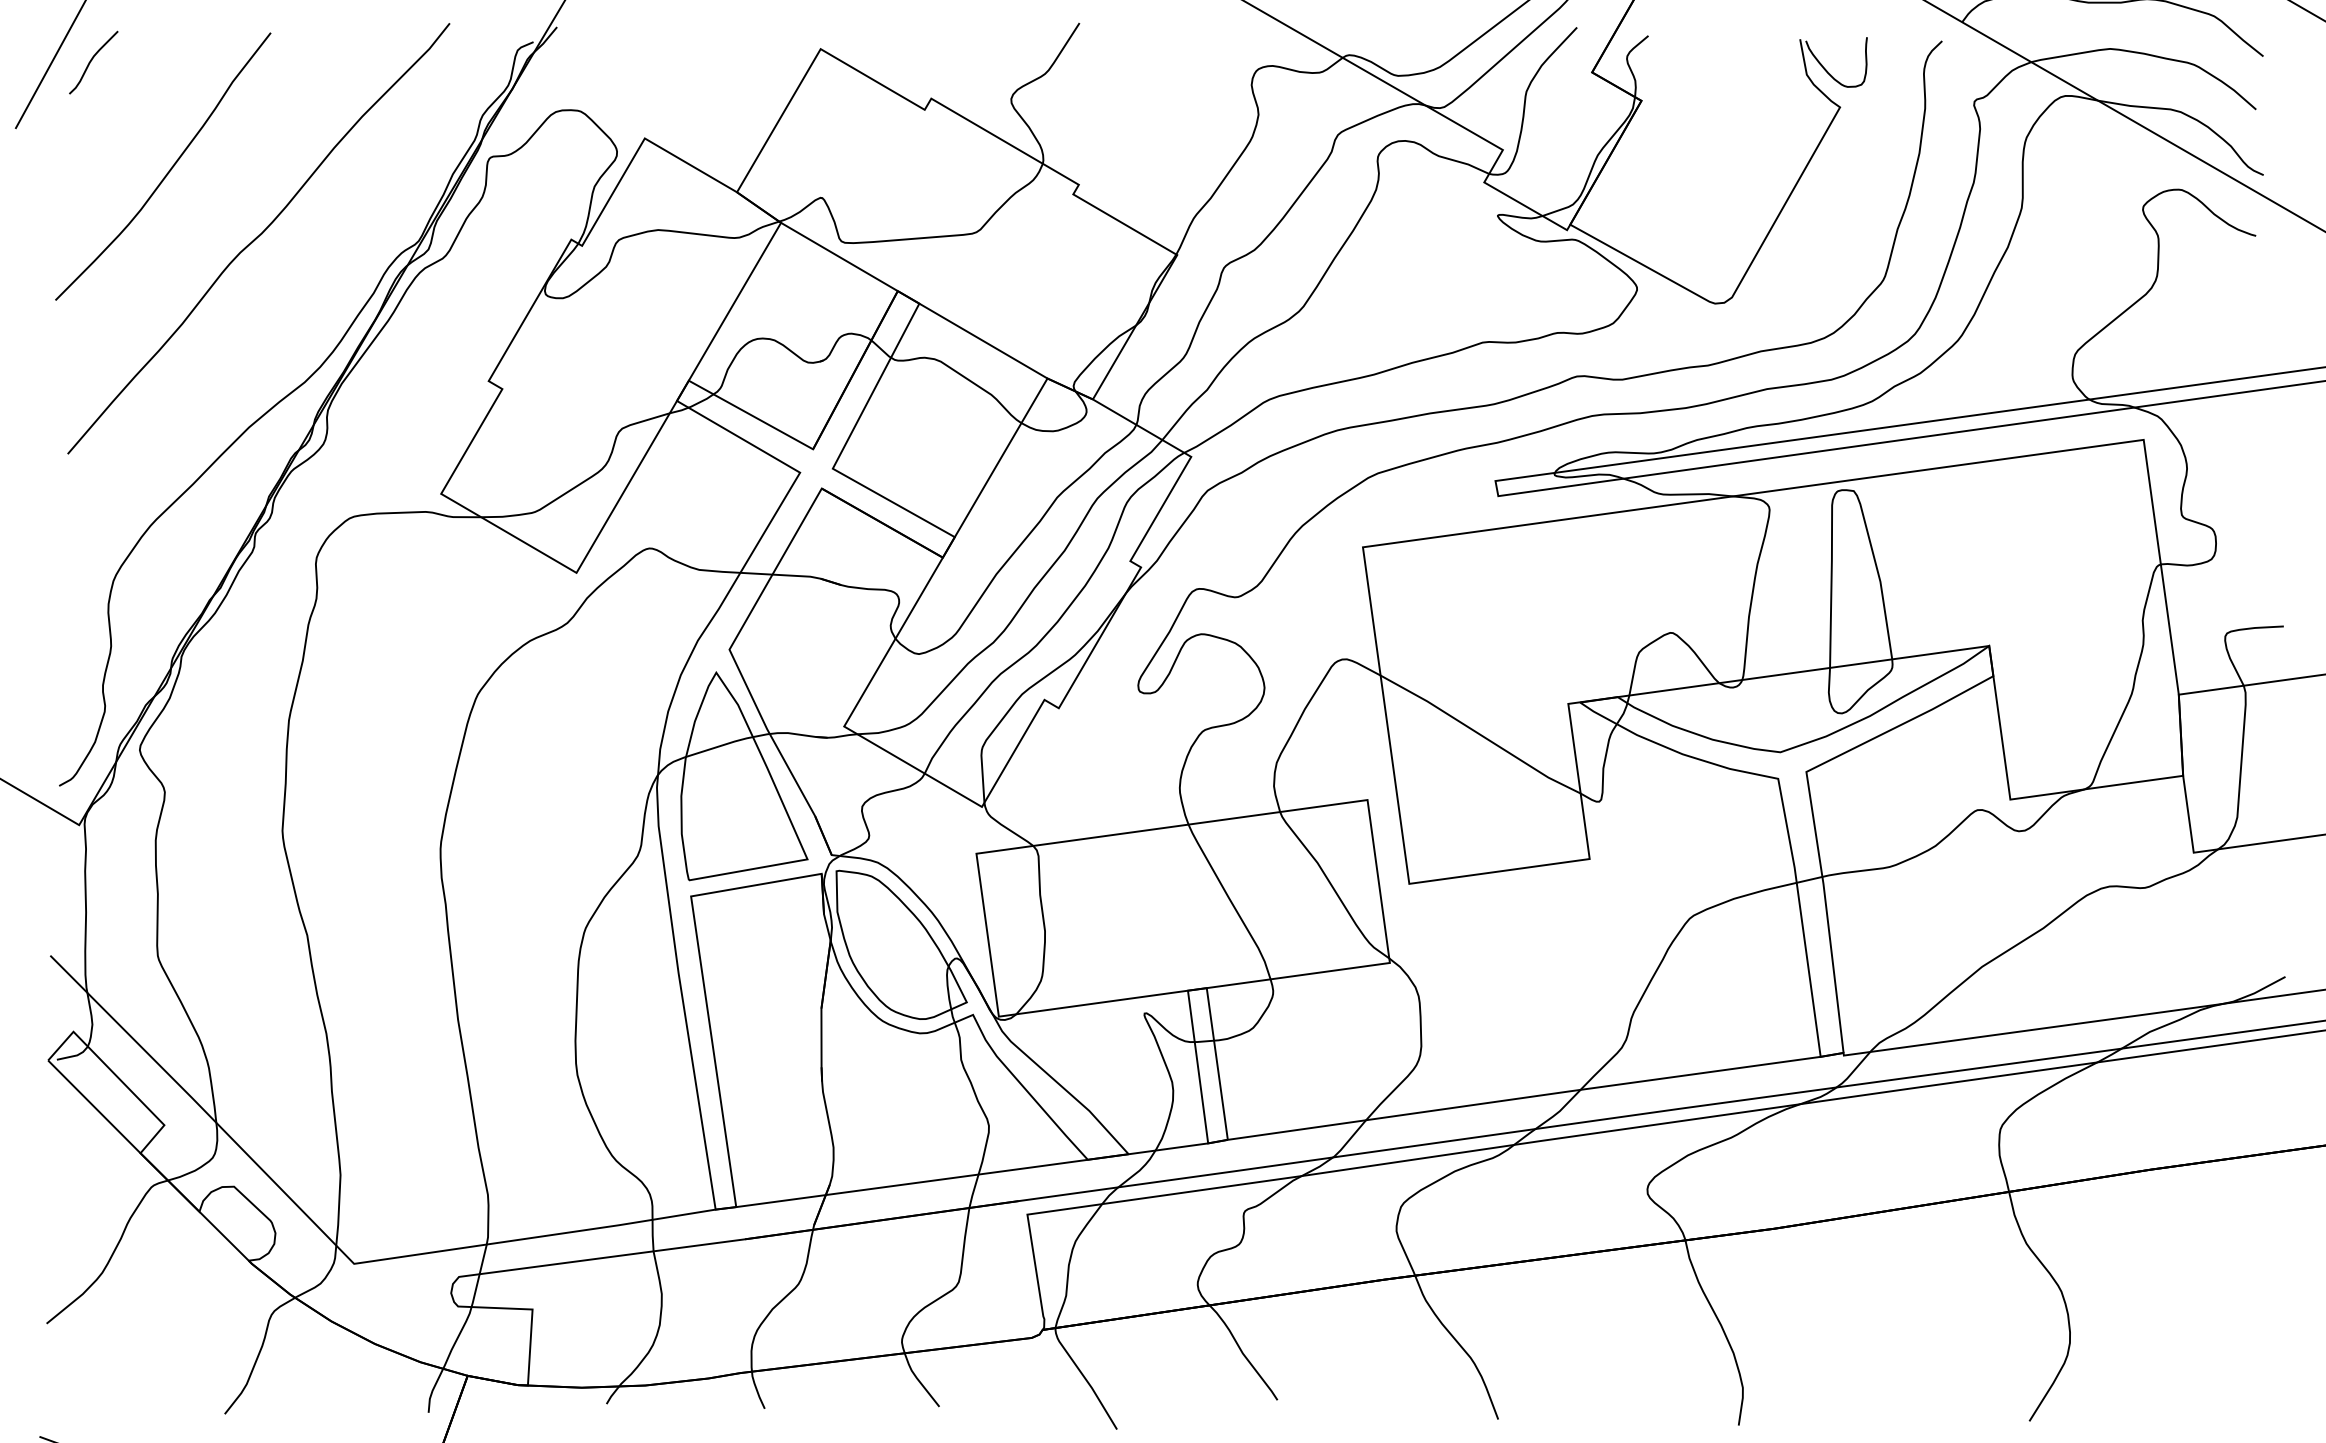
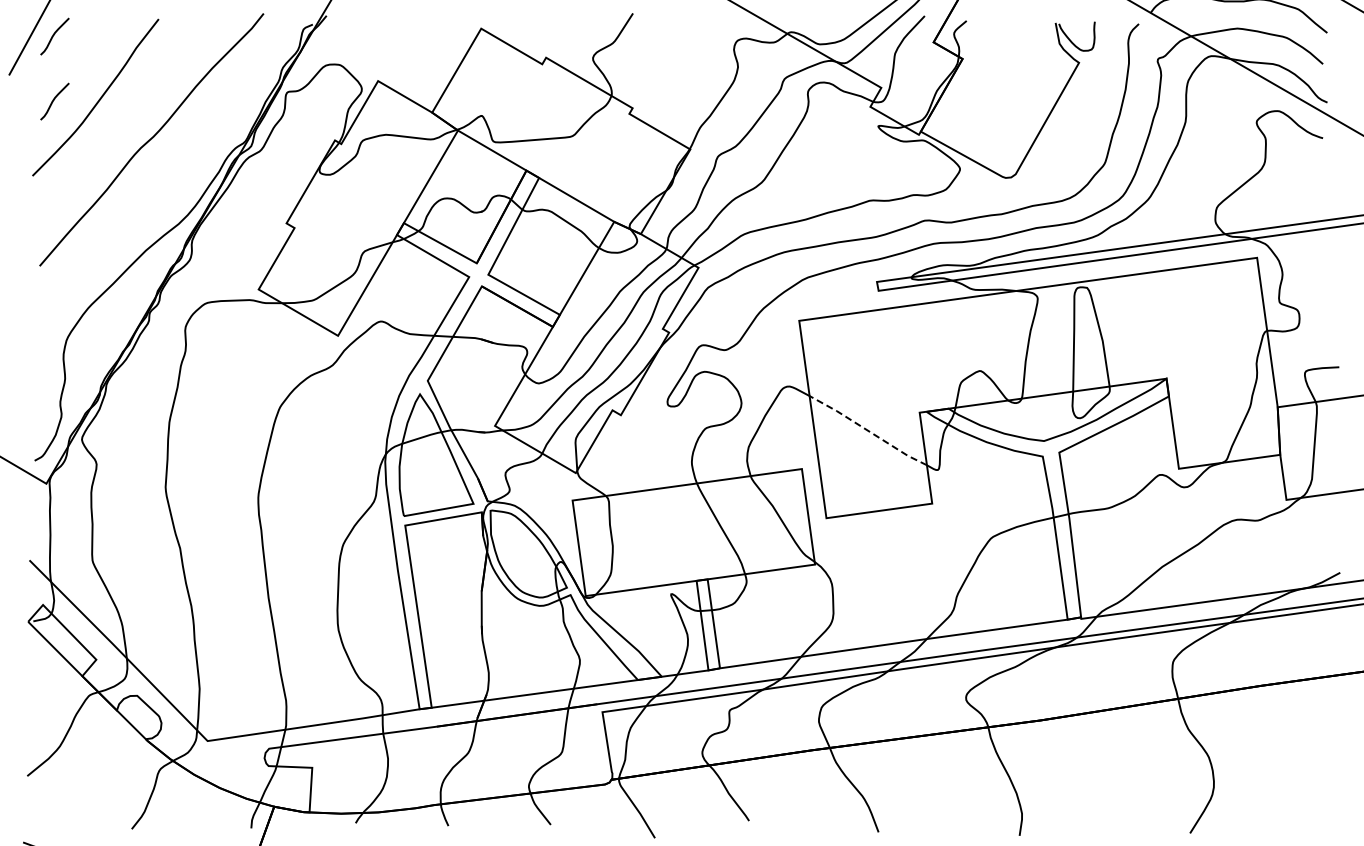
curve: (92, 171) -> (54, 100), added
line: (1481, 734) -> (868, 430), solid -> dashed

